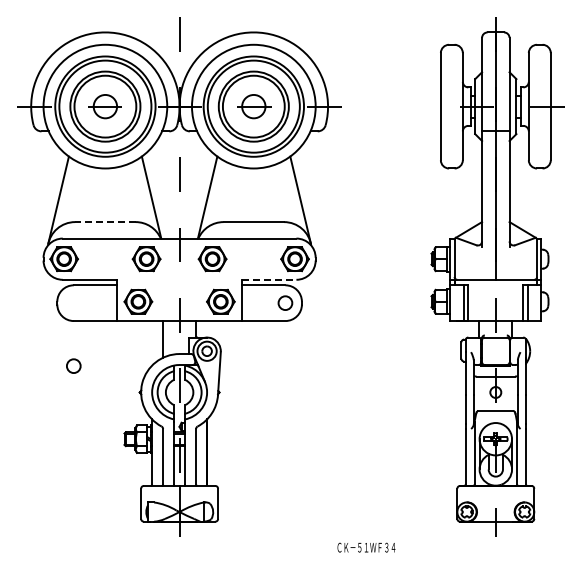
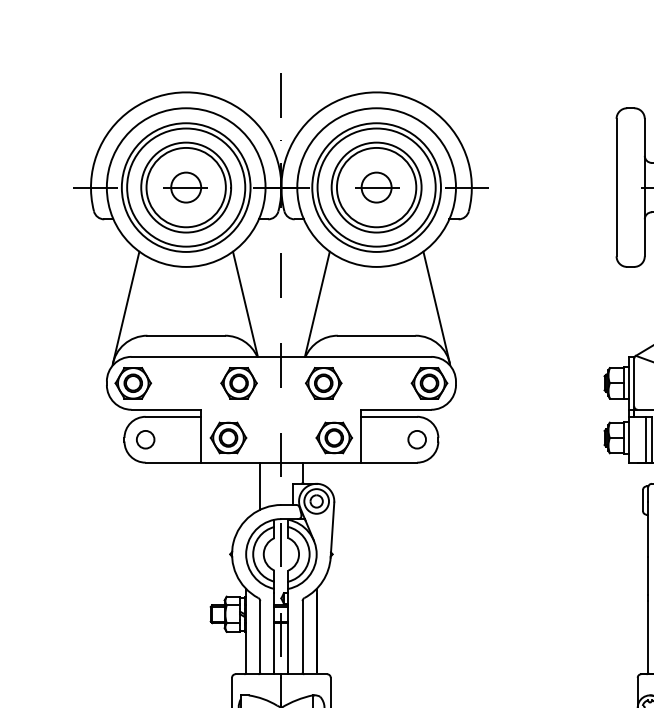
line: (104, 222) -> (185, 336), dashed -> solid
line: (269, 279) -> (396, 409), dashed -> solid
circle: (73, 365) -> (145, 438), moved

